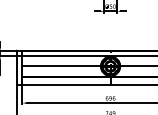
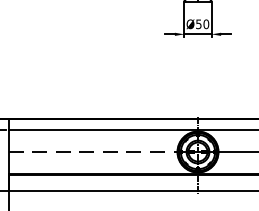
line: (62, 66) -> (95, 152), solid -> dashed

